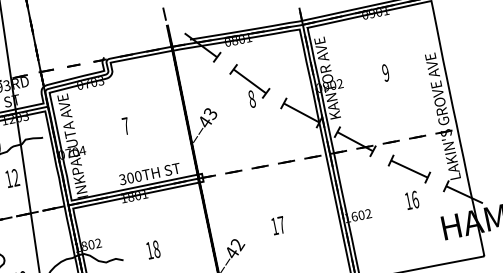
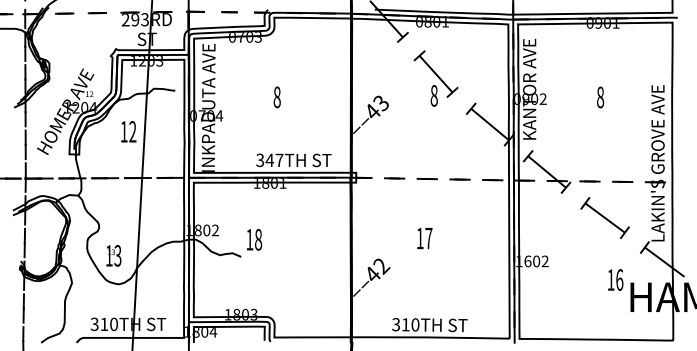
text: (385, 73) -> (600, 97), 9 -> 8
text: (125, 126) -> (276, 97), 7 -> 8
text: (134, 177) -> (274, 160), 300TH -> 347TH
text: (411, 199) -> (615, 279), moved
text: (278, 225) -> (424, 238), moved
text: (153, 249) -> (254, 239), moved

